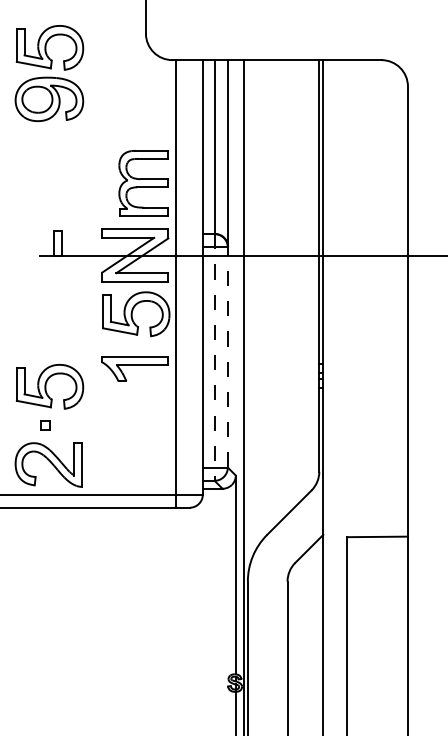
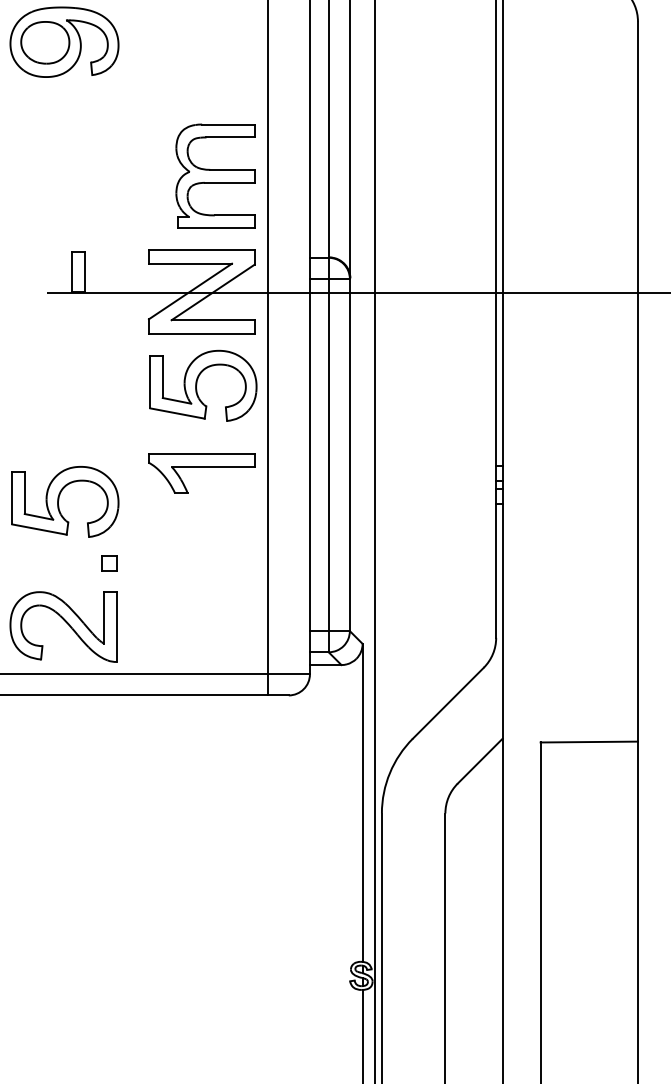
line: (227, 356) -> (349, 453), dashed -> solid
line: (214, 357) -> (328, 455), dashed -> solid
part: (45, 425) -> (109, 563), moved

